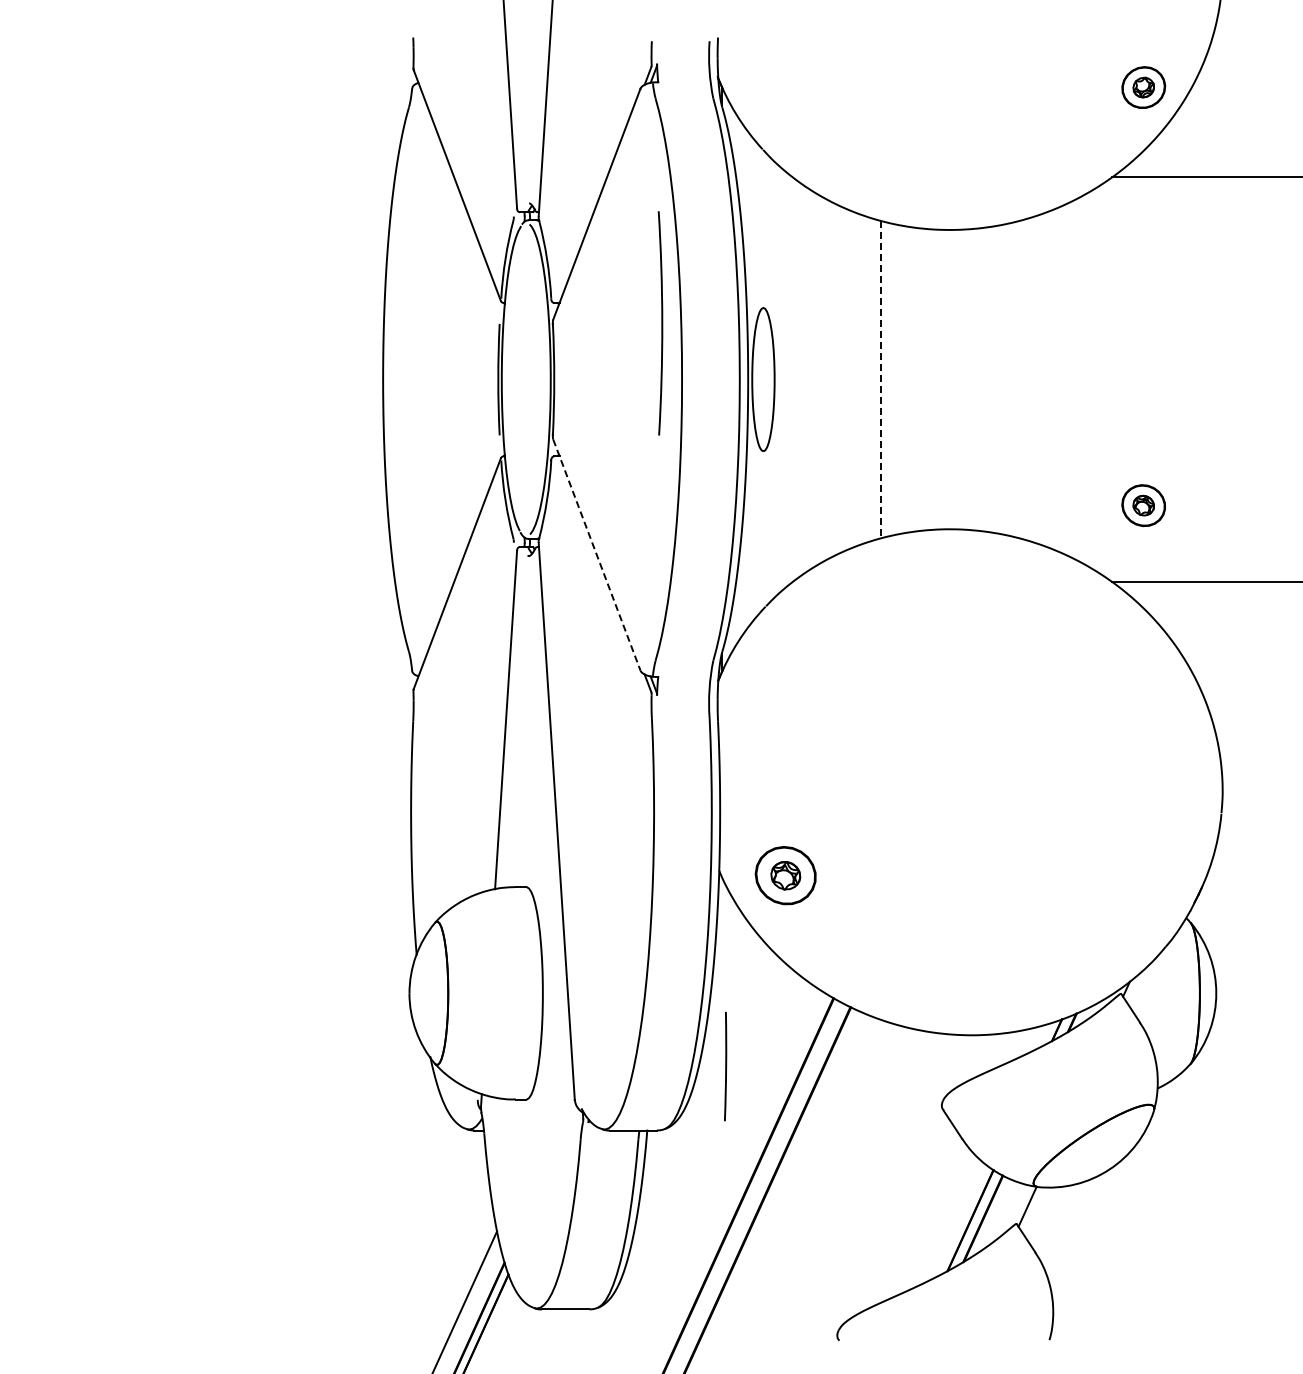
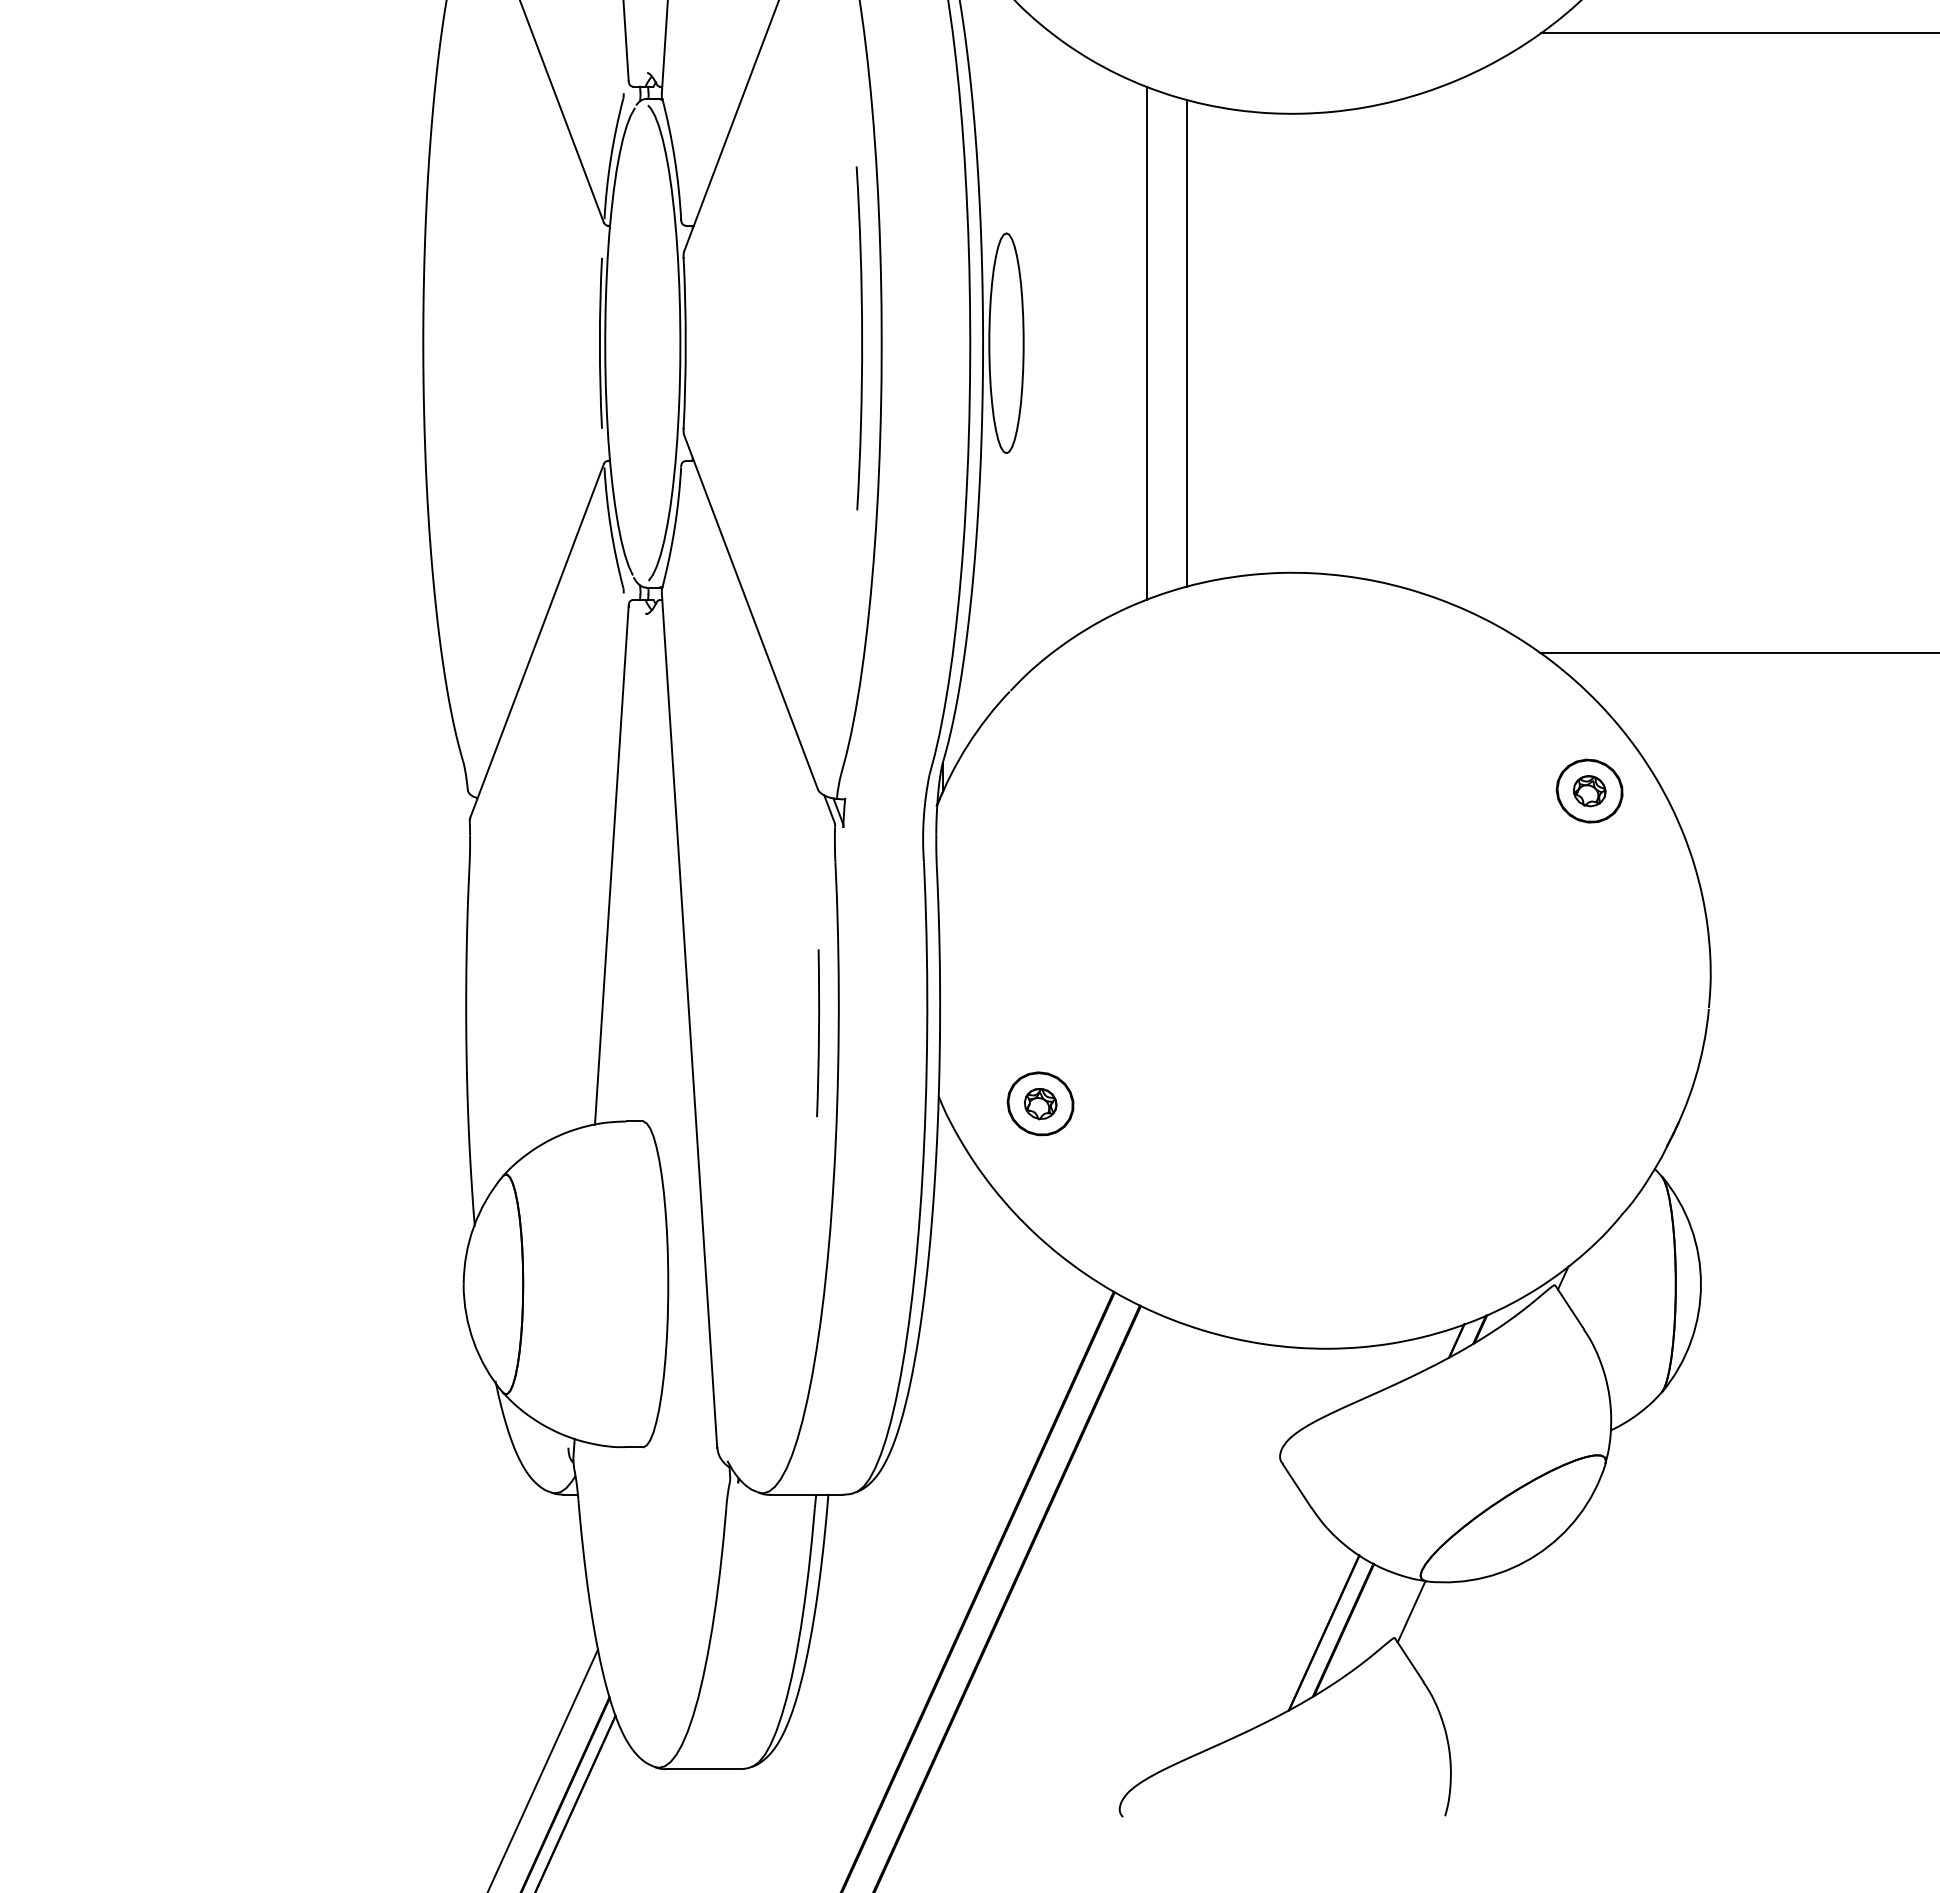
arc: (661, 323) -> (860, 338), moved
line: (854, 379) -> (1146, 343), added
line: (881, 379) -> (1187, 343), dashed -> solid
part: (1143, 505) -> (1589, 790), moved
line: (597, 555) -> (752, 612), dashed -> solid
part: (785, 875) -> (1040, 1103), size x0.71
line: (725, 1066) -> (817, 1033), moved

